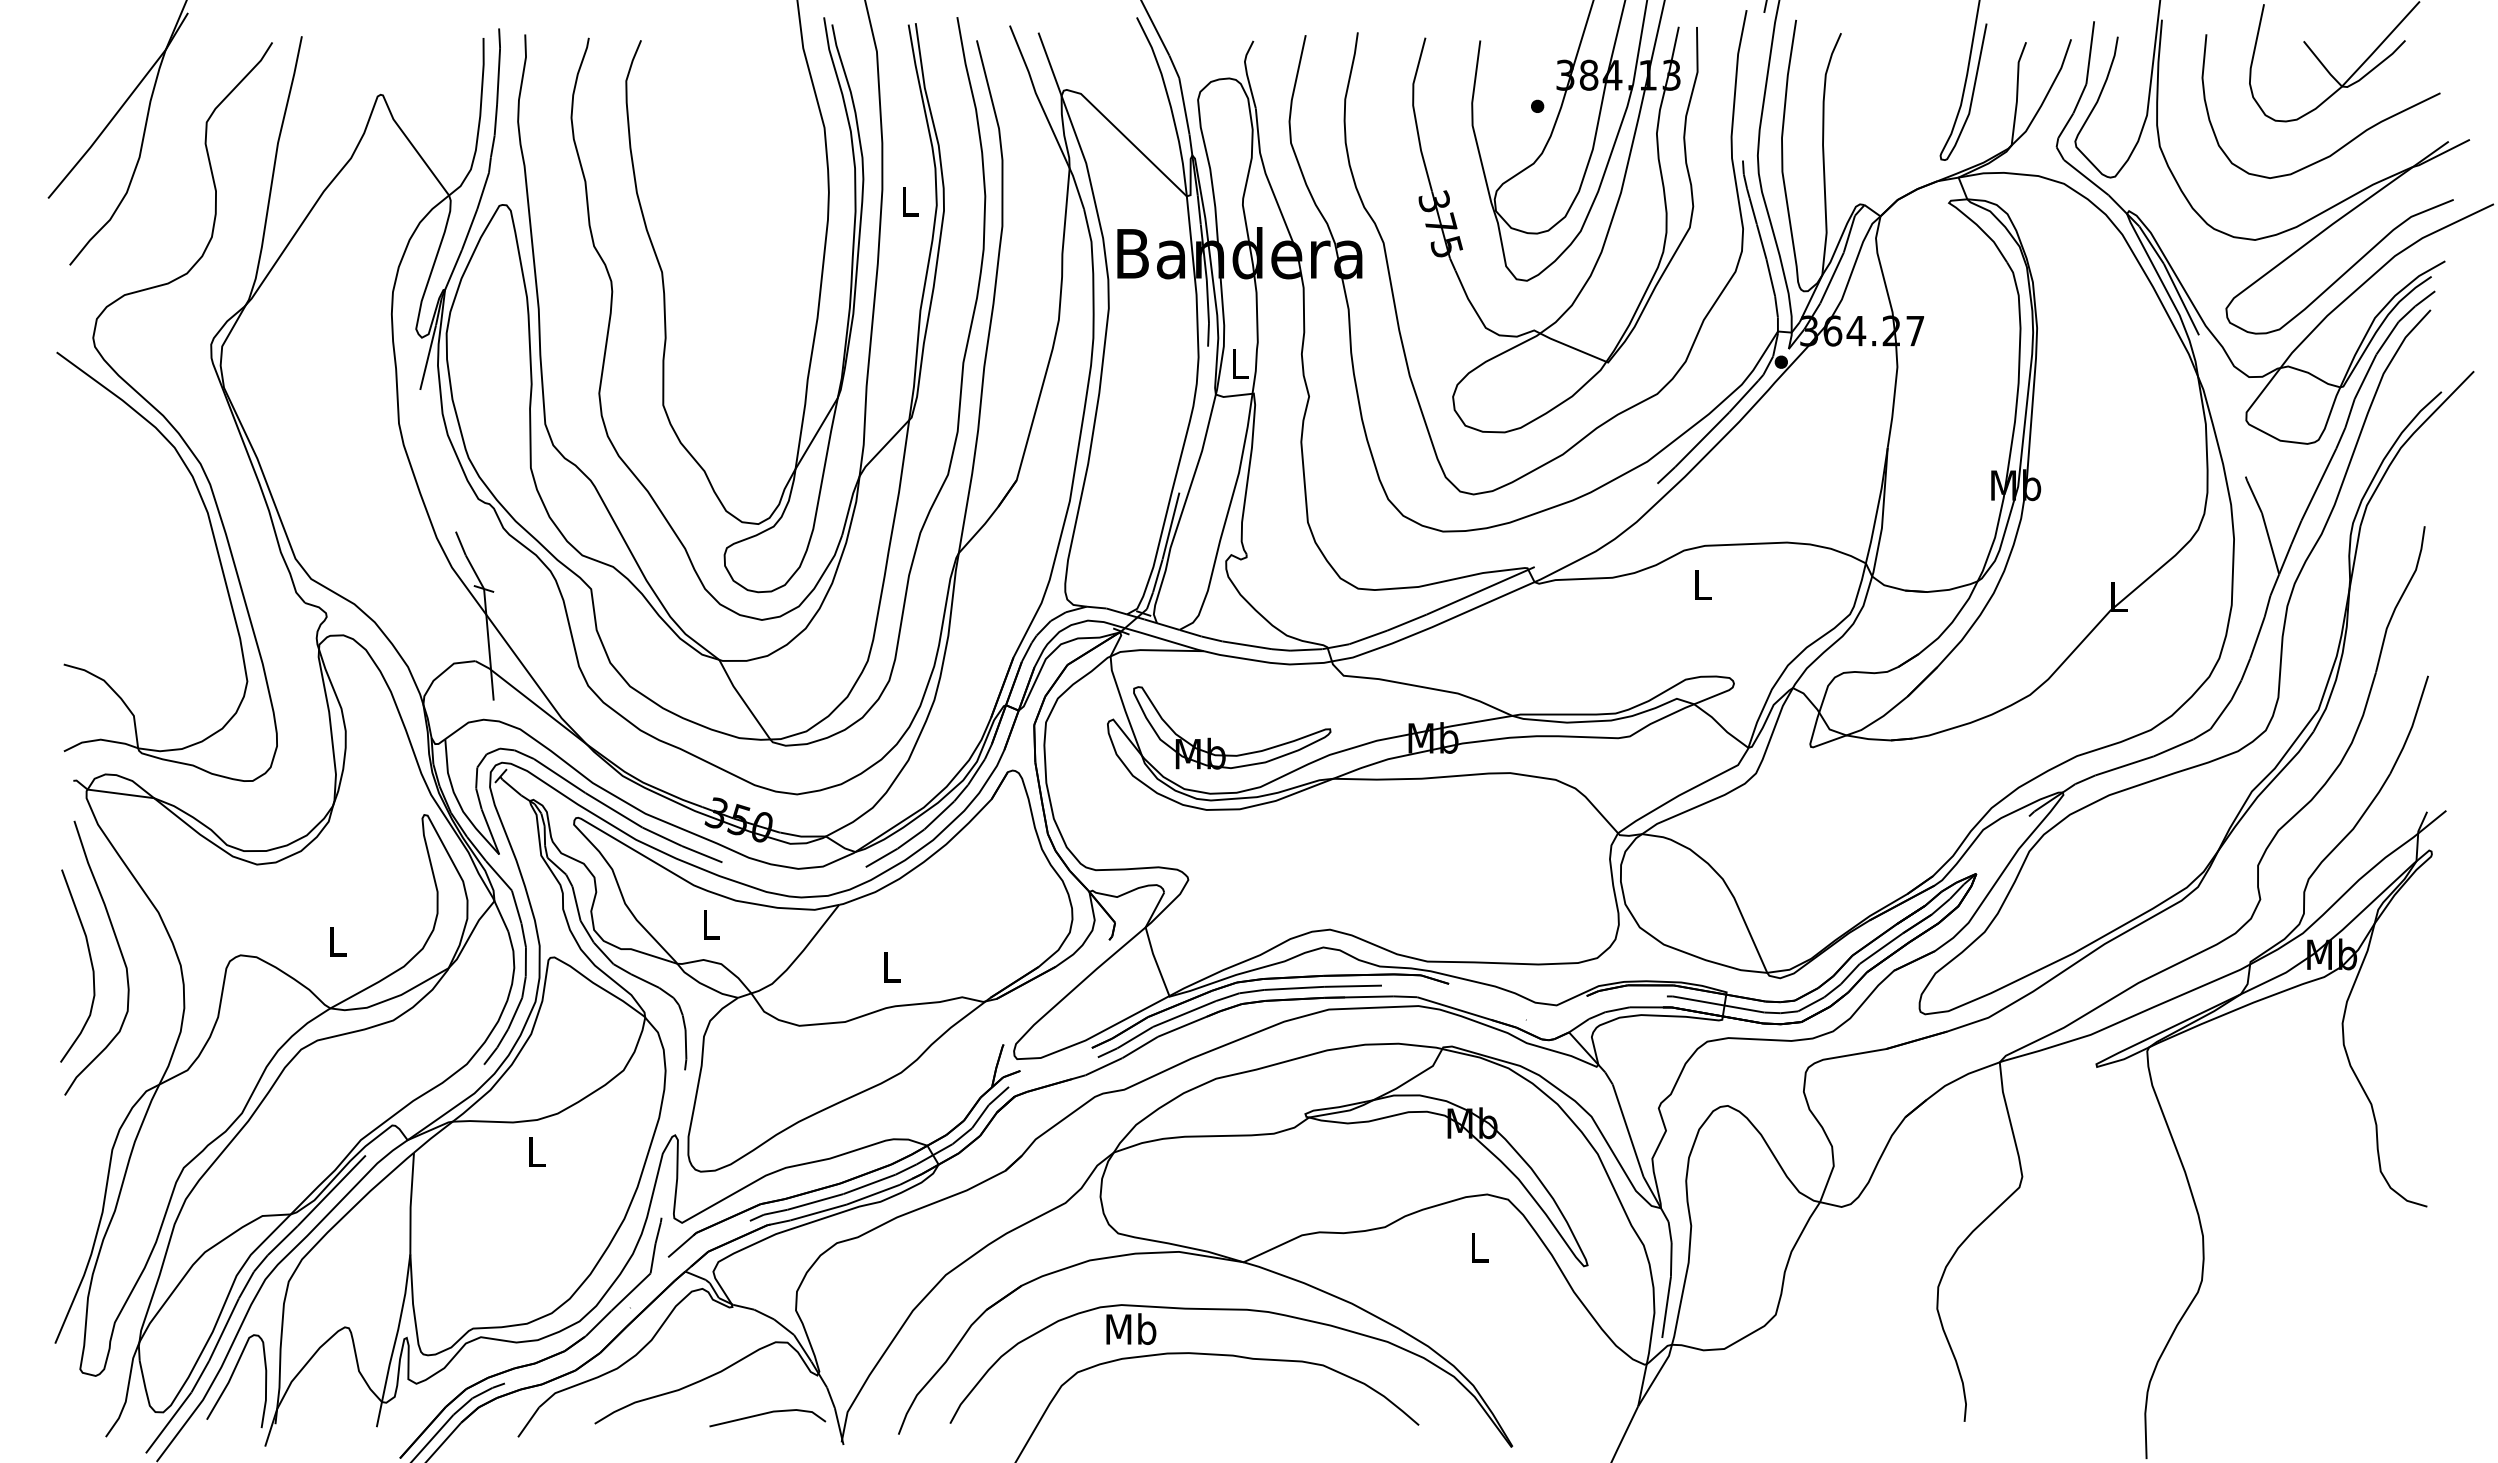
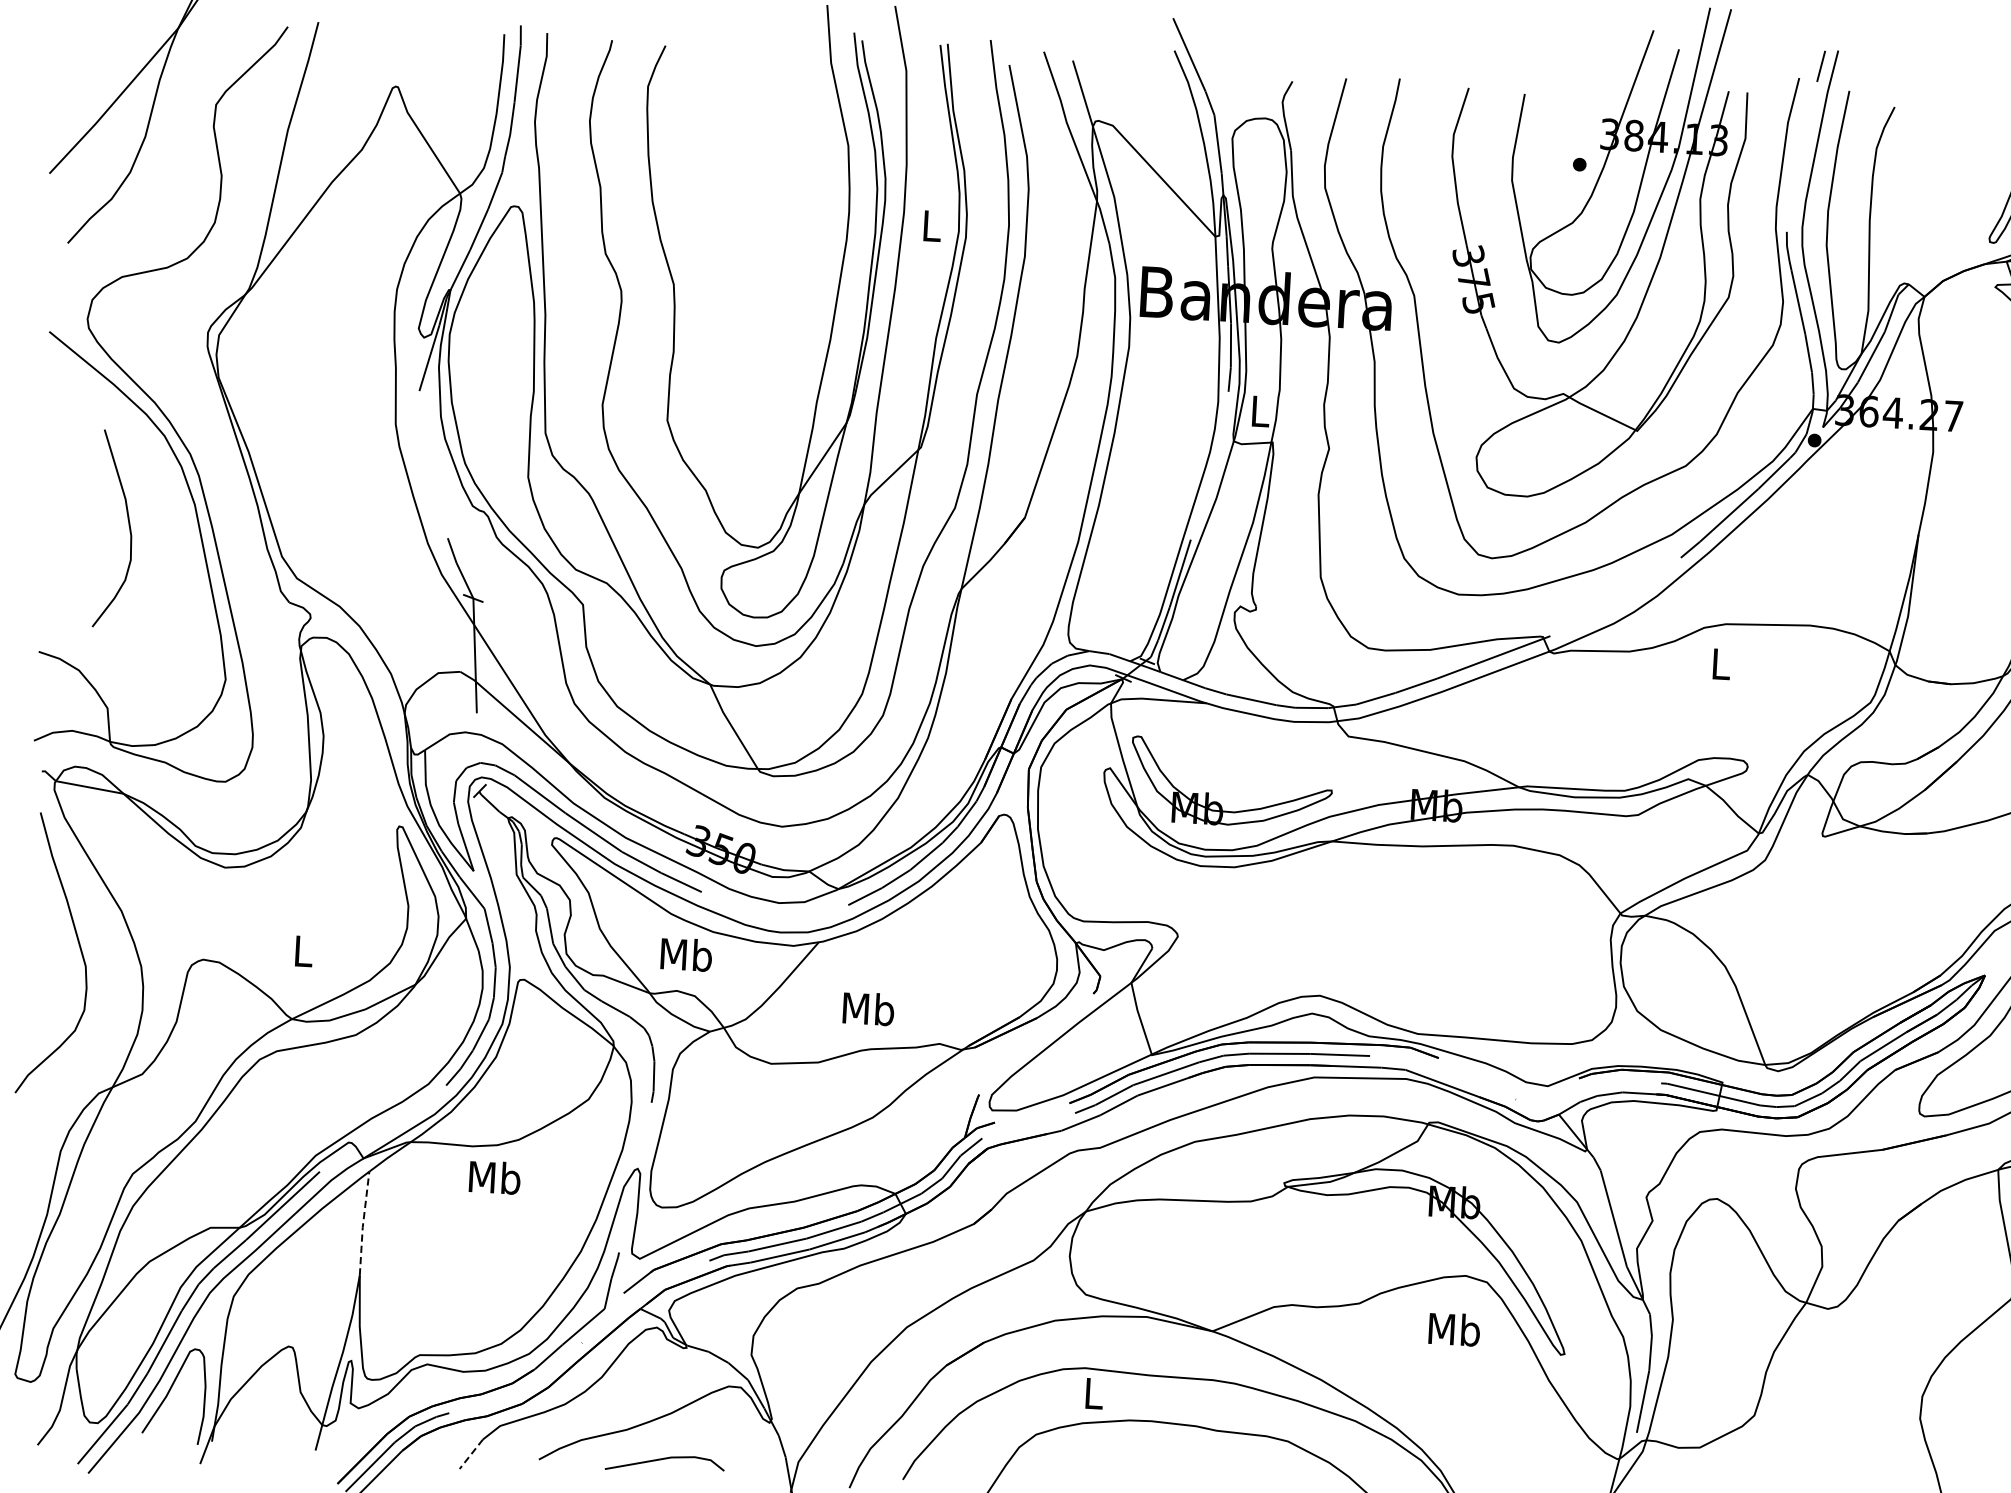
text: (710, 924) -> (686, 954), L -> Mb
curve: (90, 962) -> (128, 526), moved
text: (891, 966) -> (868, 1008), L -> Mb
text: (536, 1151) -> (494, 1177), L -> Mb
line: (410, 1203) -> (362, 1223), solid -> dashed
text: (1479, 1247) -> (1454, 1329), L -> Mb
text: (1131, 1329) -> (1093, 1393), Mb -> L
line: (766, 1414) -> (663, 1460), moved
line: (528, 1422) -> (471, 1454), solid -> dashed

